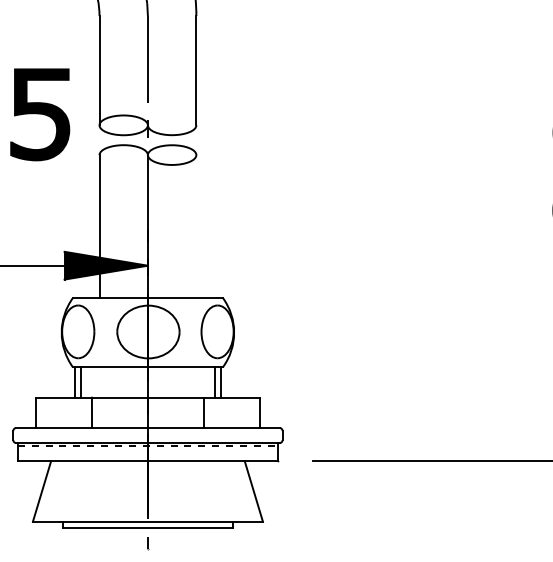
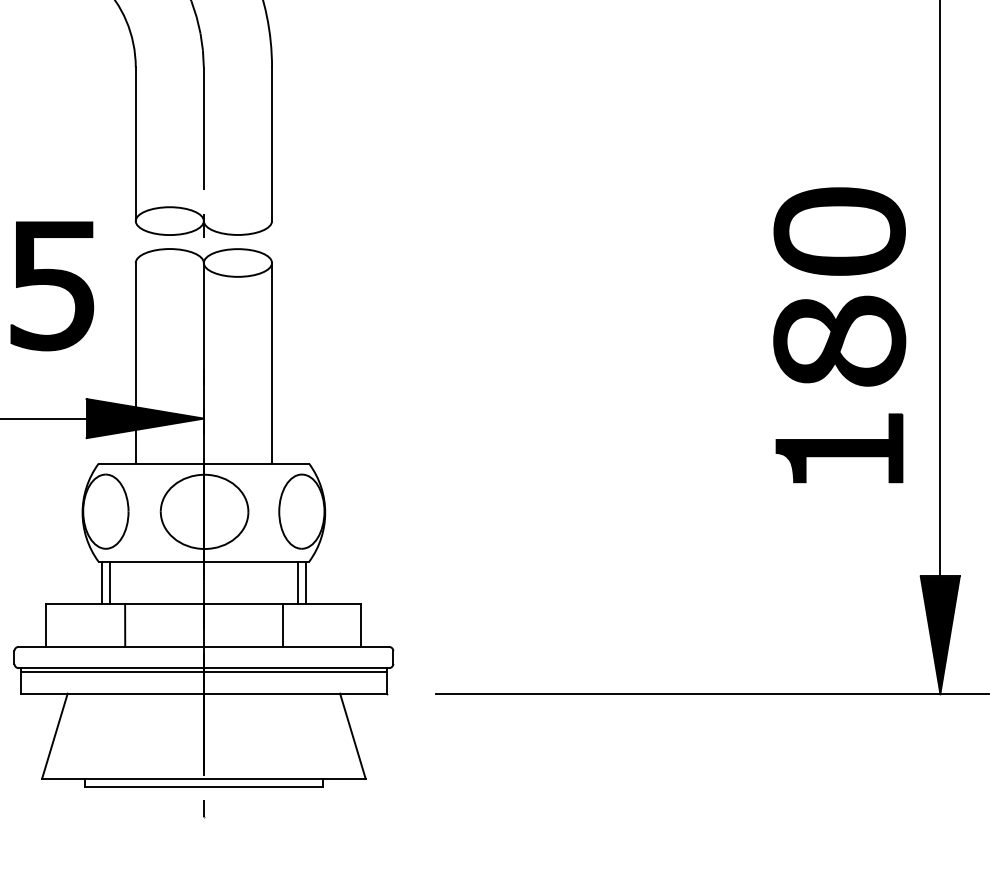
part: (40, 114) -> (52, 286), moved
line: (196, 226) -> (272, 363), added
line: (148, 446) -> (204, 672), dashed -> solid

